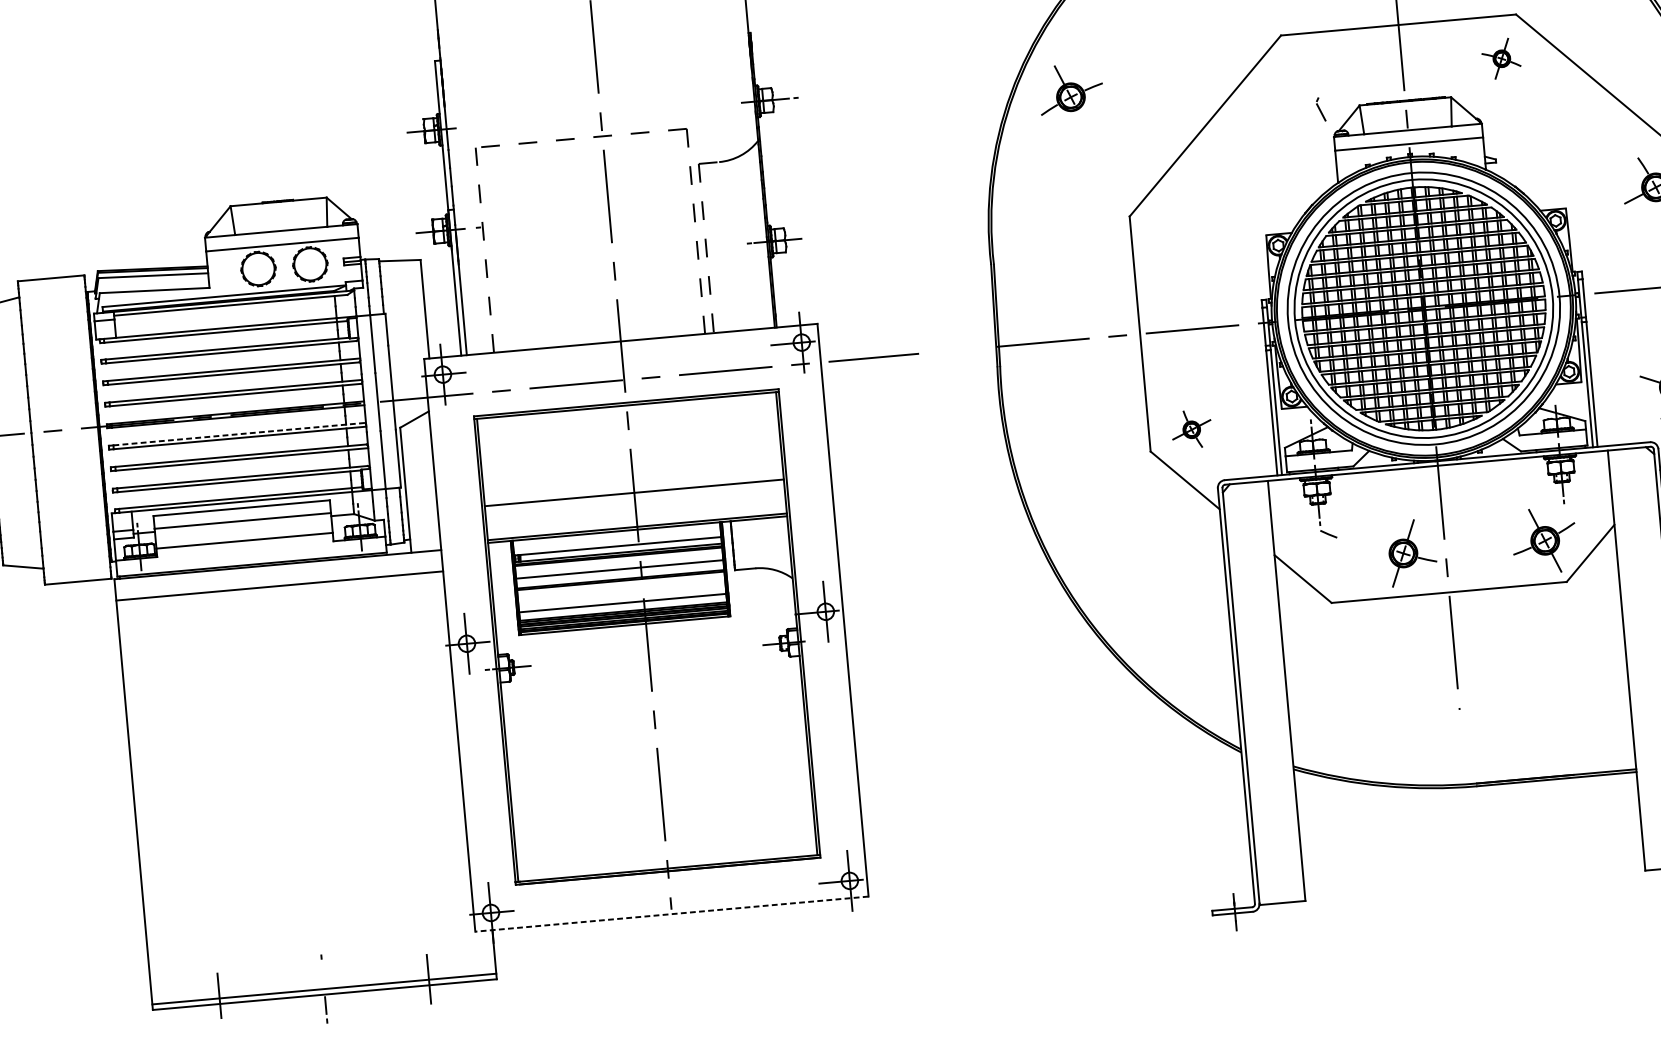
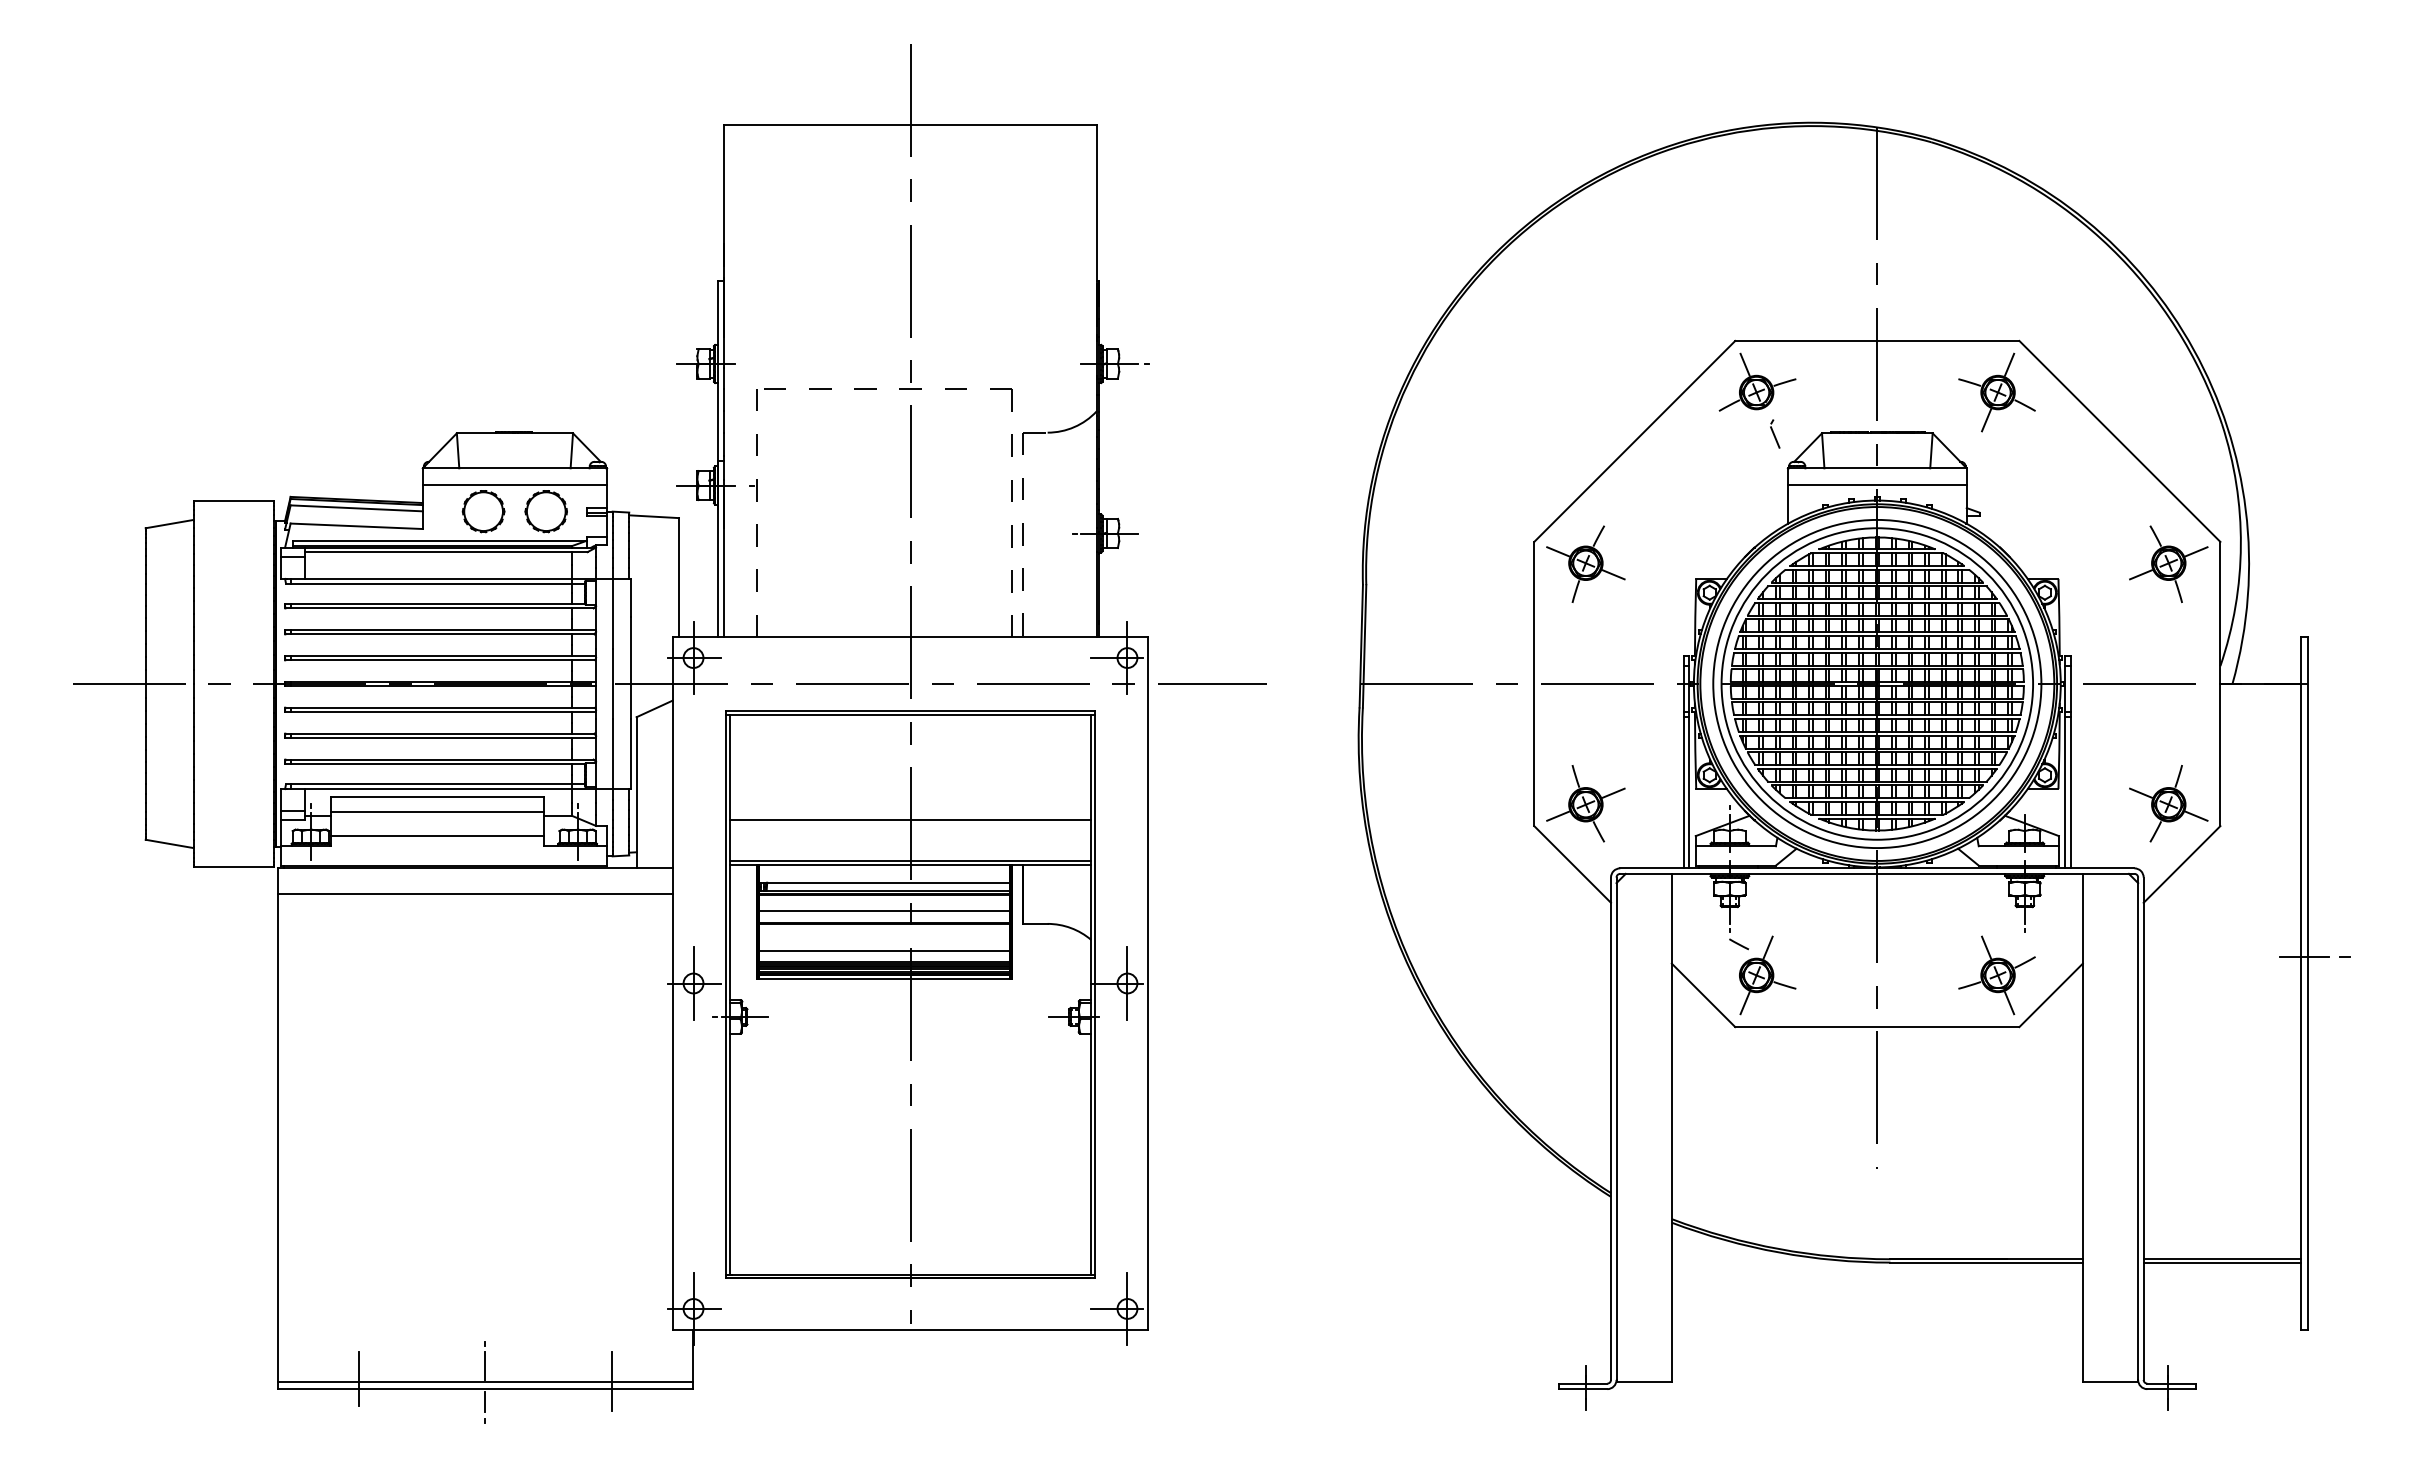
part: (1500, 58) -> (1996, 392), size x1.67
part: (1070, 88) -> (1757, 381), moved
part: (1173, 230) -> (1585, 563), added
part: (1191, 429) -> (1585, 803), size x1.67
line: (239, 433) -> (443, 707), dashed -> solid
part: (1412, 552) -> (1767, 975), moved
line: (671, 913) -> (910, 1329), dashed -> solid
line: (323, 975) -> (485, 1365), added

